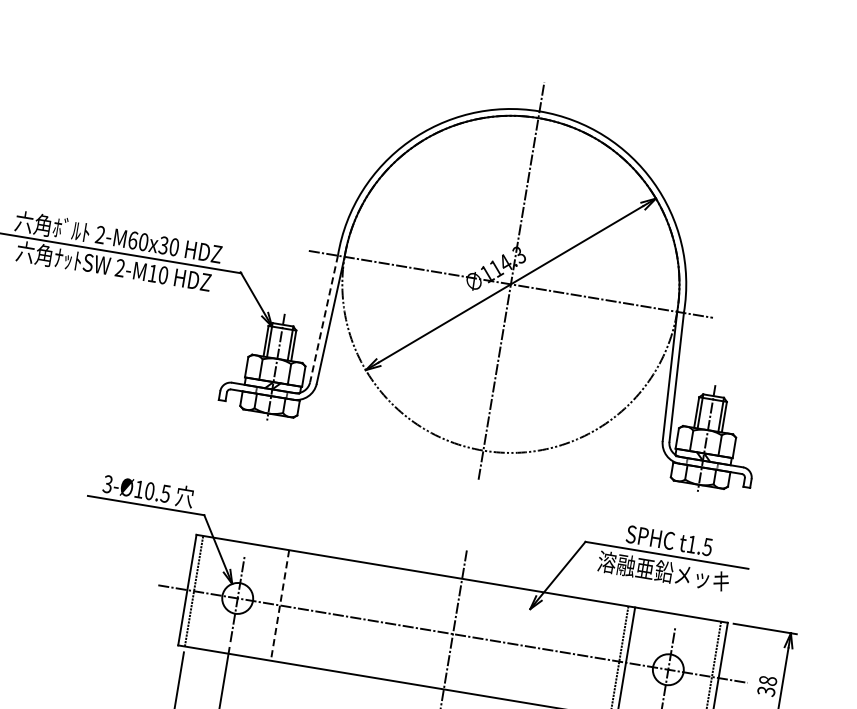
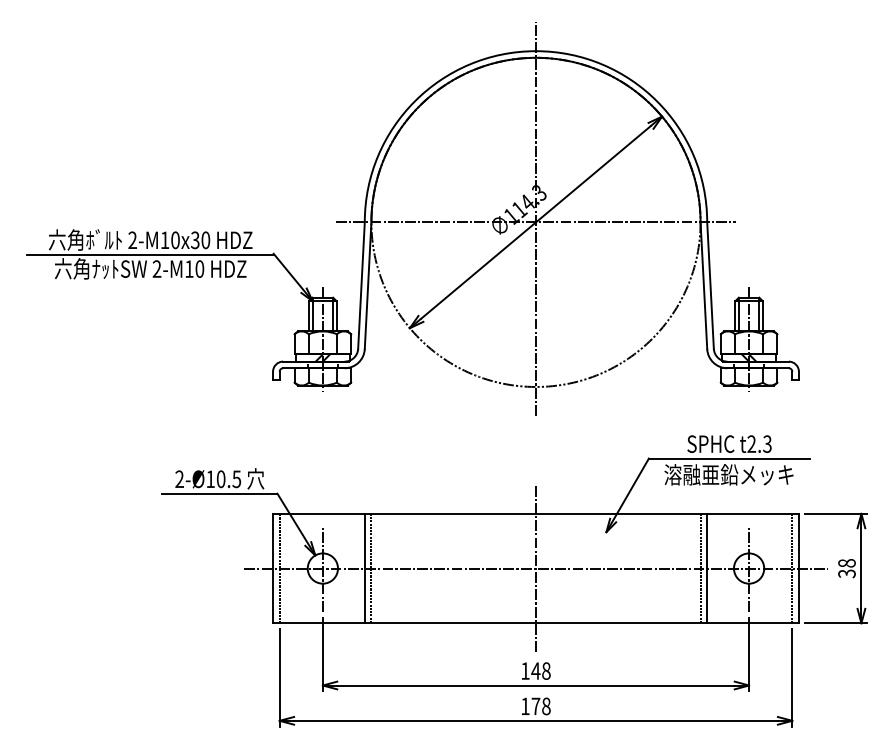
text: (133, 240) -> (165, 240), 2-M60x30 -> 2-M10x30
line: (324, 318) -> (361, 285), dashed -> solid
text: (107, 484) -> (179, 479), 3-Ø10.5 -> 2-Ø10.5
text: (699, 545) -> (759, 443), t1.5 -> t2.3
line: (279, 605) -> (364, 568), dashed -> solid
line: (286, 606) -> (371, 568), added

